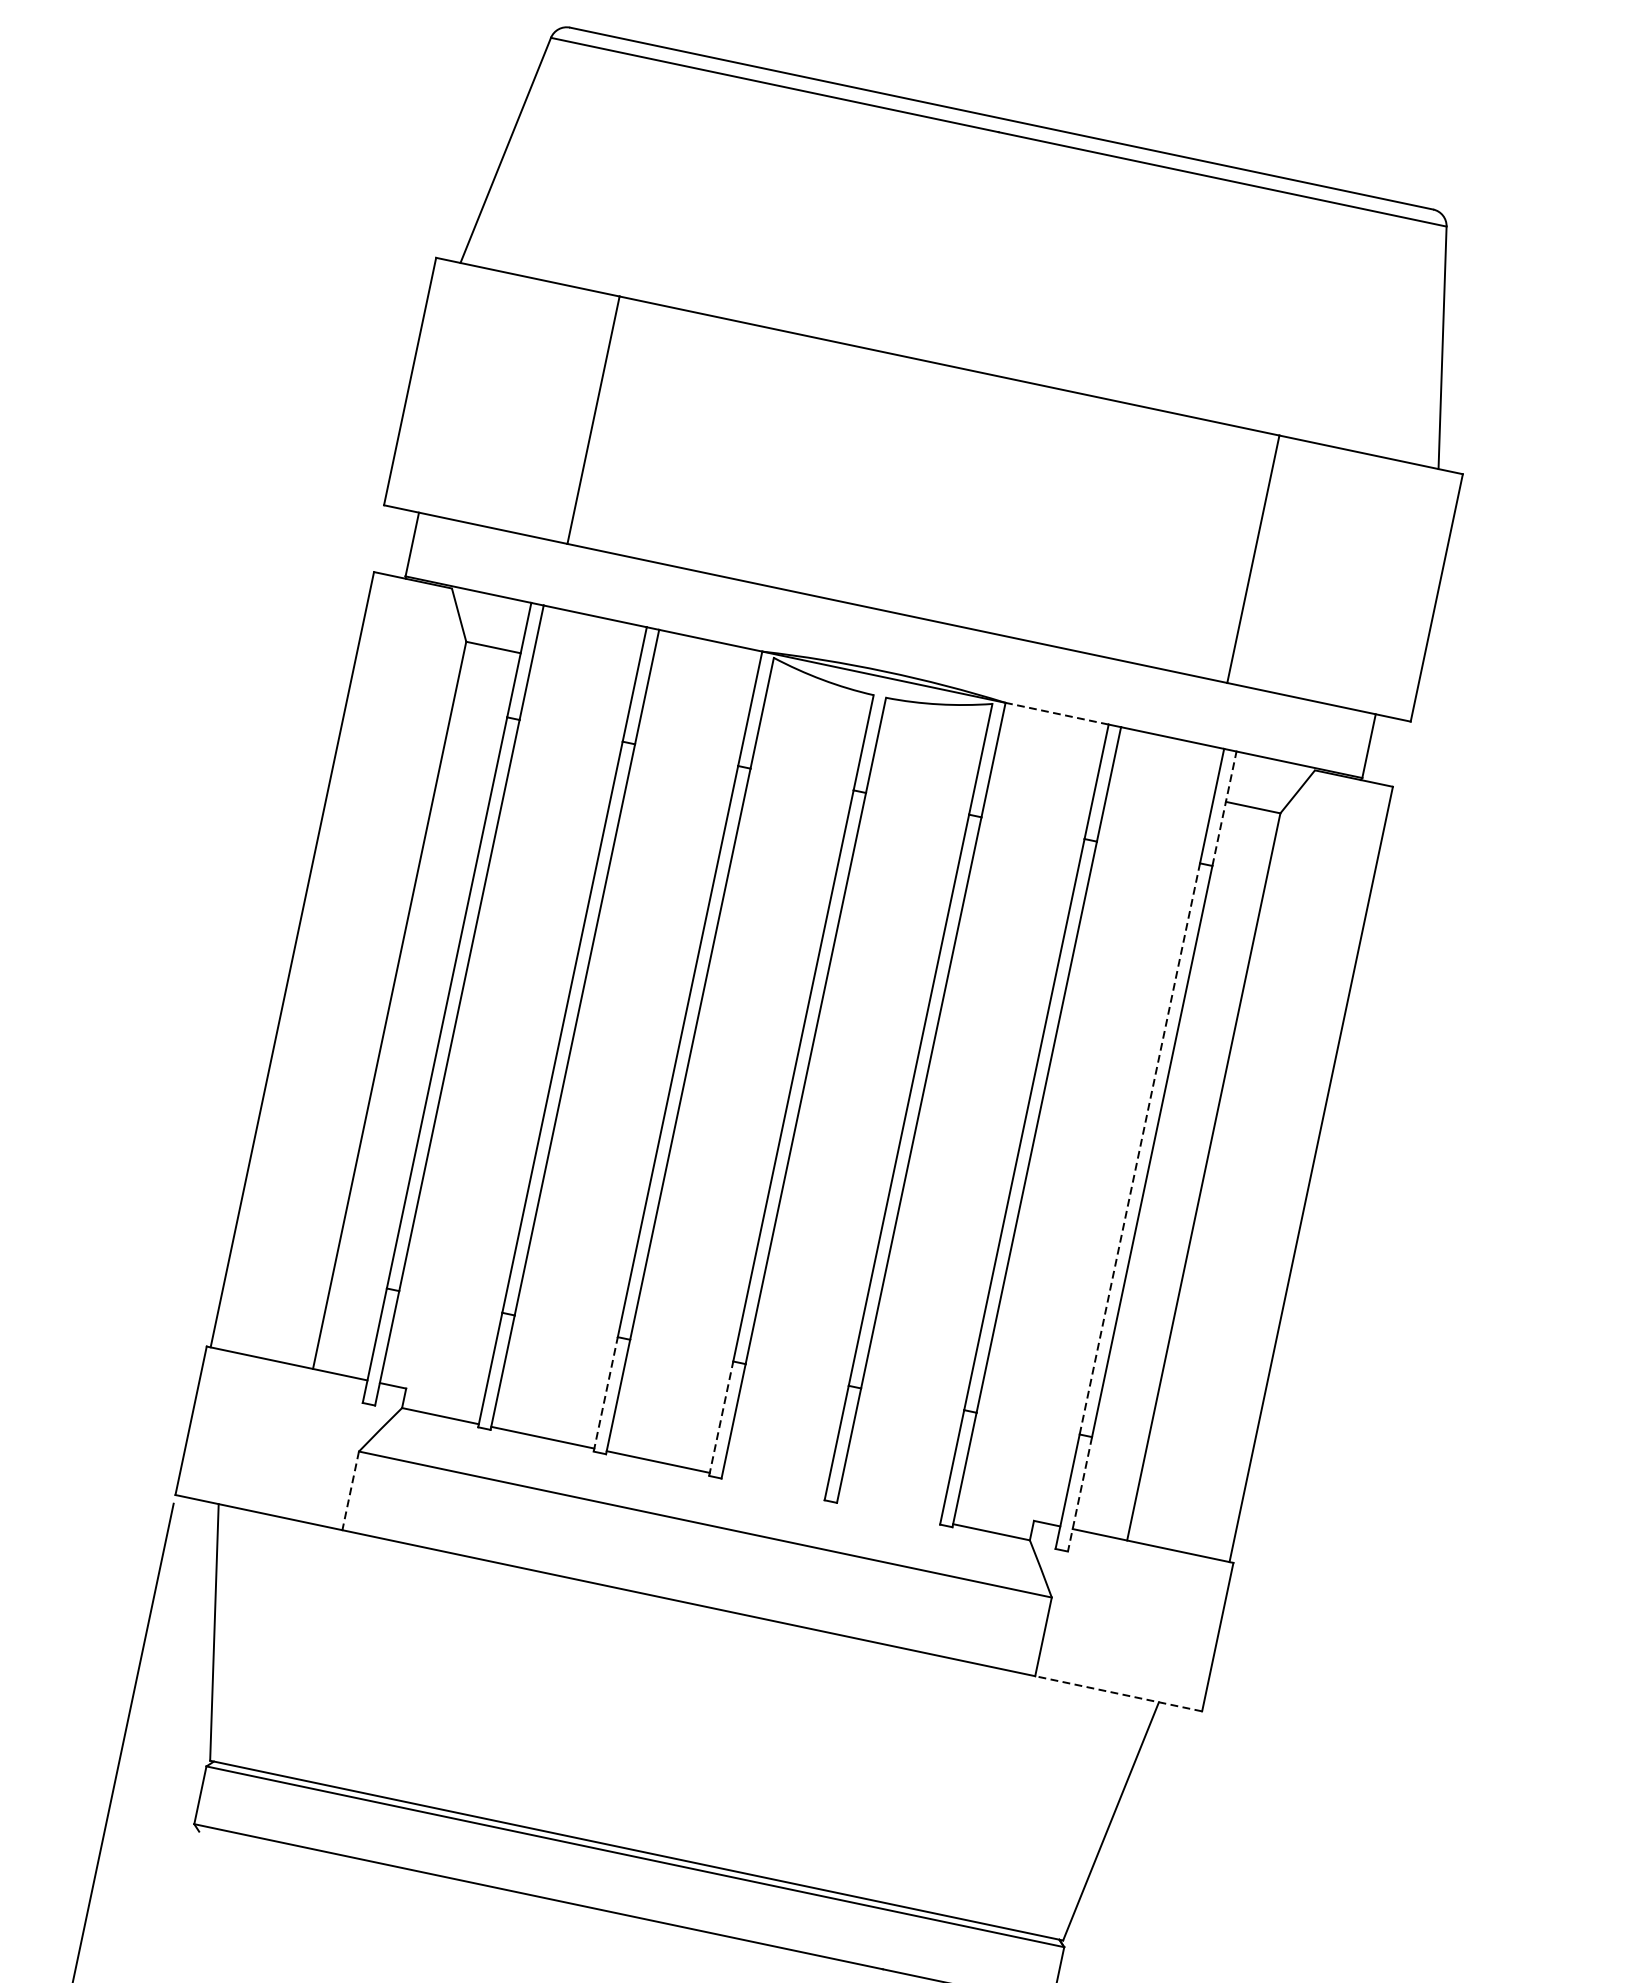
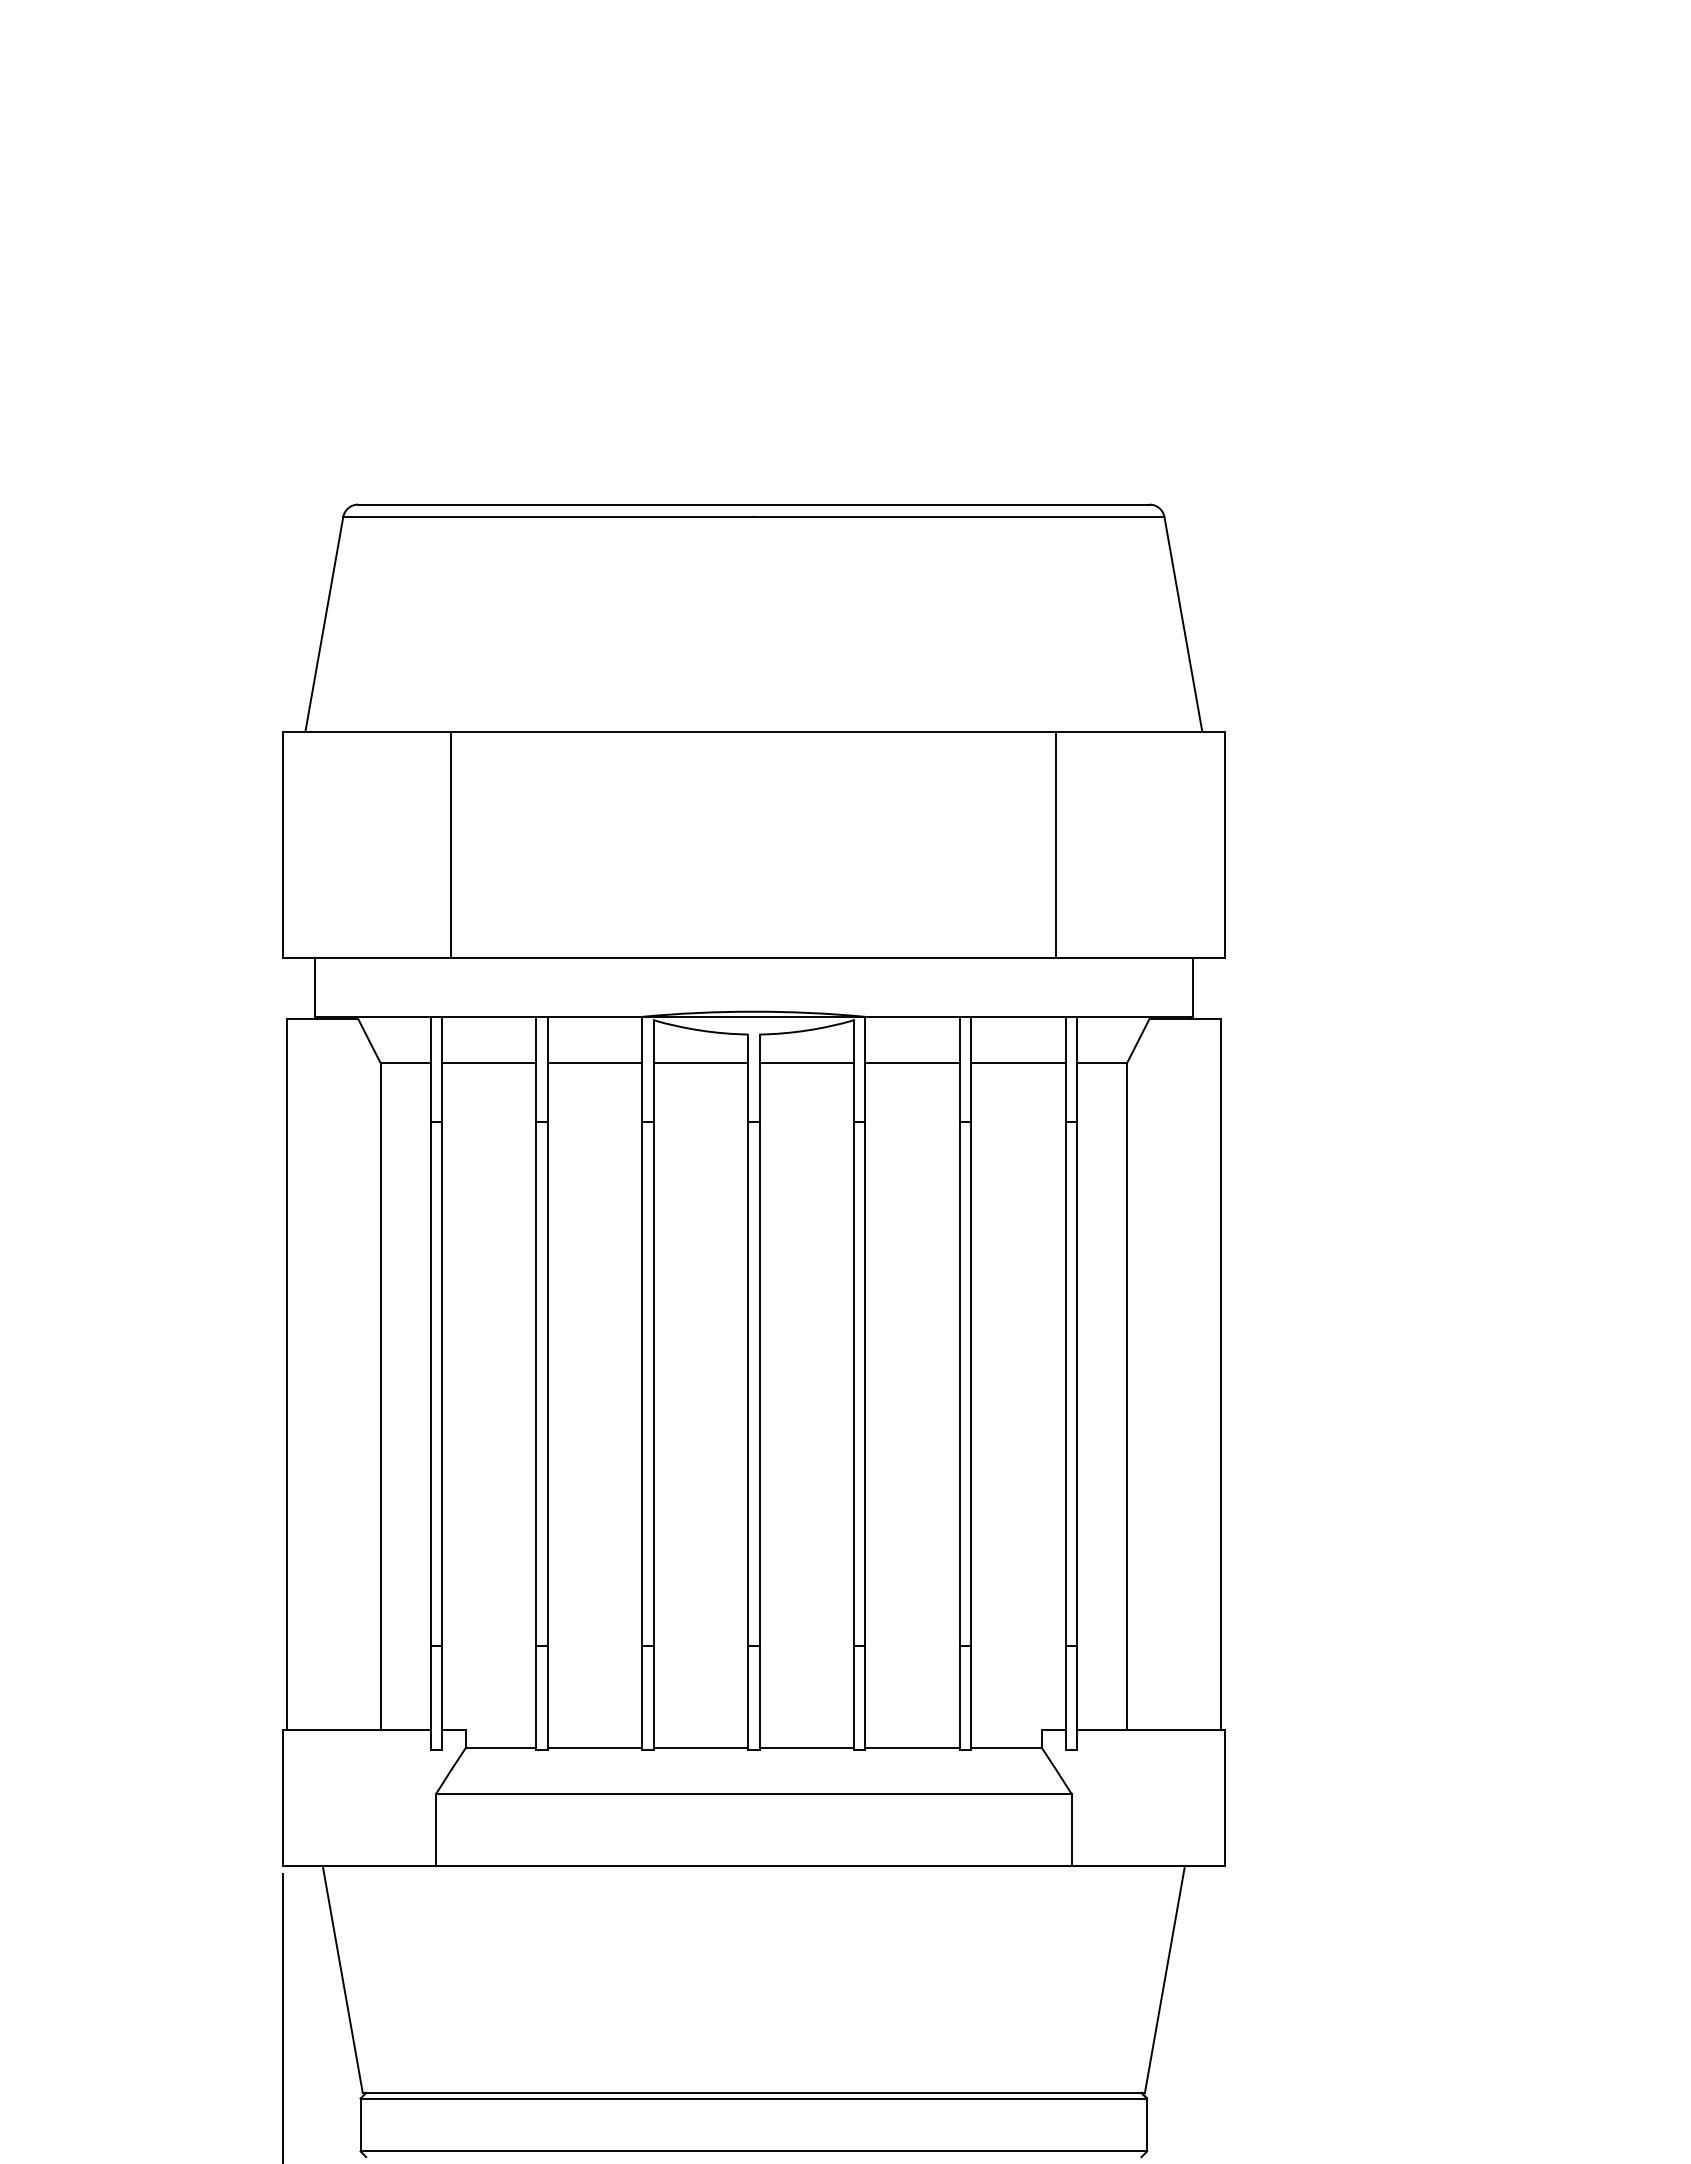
line: (583, 667) -> (488, 1063), added
line: (699, 691) -> (594, 1063), added
line: (1057, 713) -> (912, 1016), dashed -> solid
line: (815, 715) -> (700, 1063), added
line: (930, 740) -> (806, 1063), added
line: (1046, 764) -> (912, 1063), added
line: (1161, 788) -> (1018, 1063), added
line: (1225, 807) -> (1077, 1068), dashed -> solid
line: (1139, 1148) -> (1065, 1383), dashed -> solid
line: (606, 1393) -> (642, 1697), dashed -> solid
line: (721, 1418) -> (748, 1697), dashed -> solid
line: (773, 1486) -> (806, 1747), added
line: (350, 1491) -> (436, 1830), dashed -> solid
line: (1080, 1494) -> (1077, 1698), dashed -> solid
line: (889, 1510) -> (912, 1747), added
line: (1119, 1693) -> (1148, 1865), dashed -> solid

